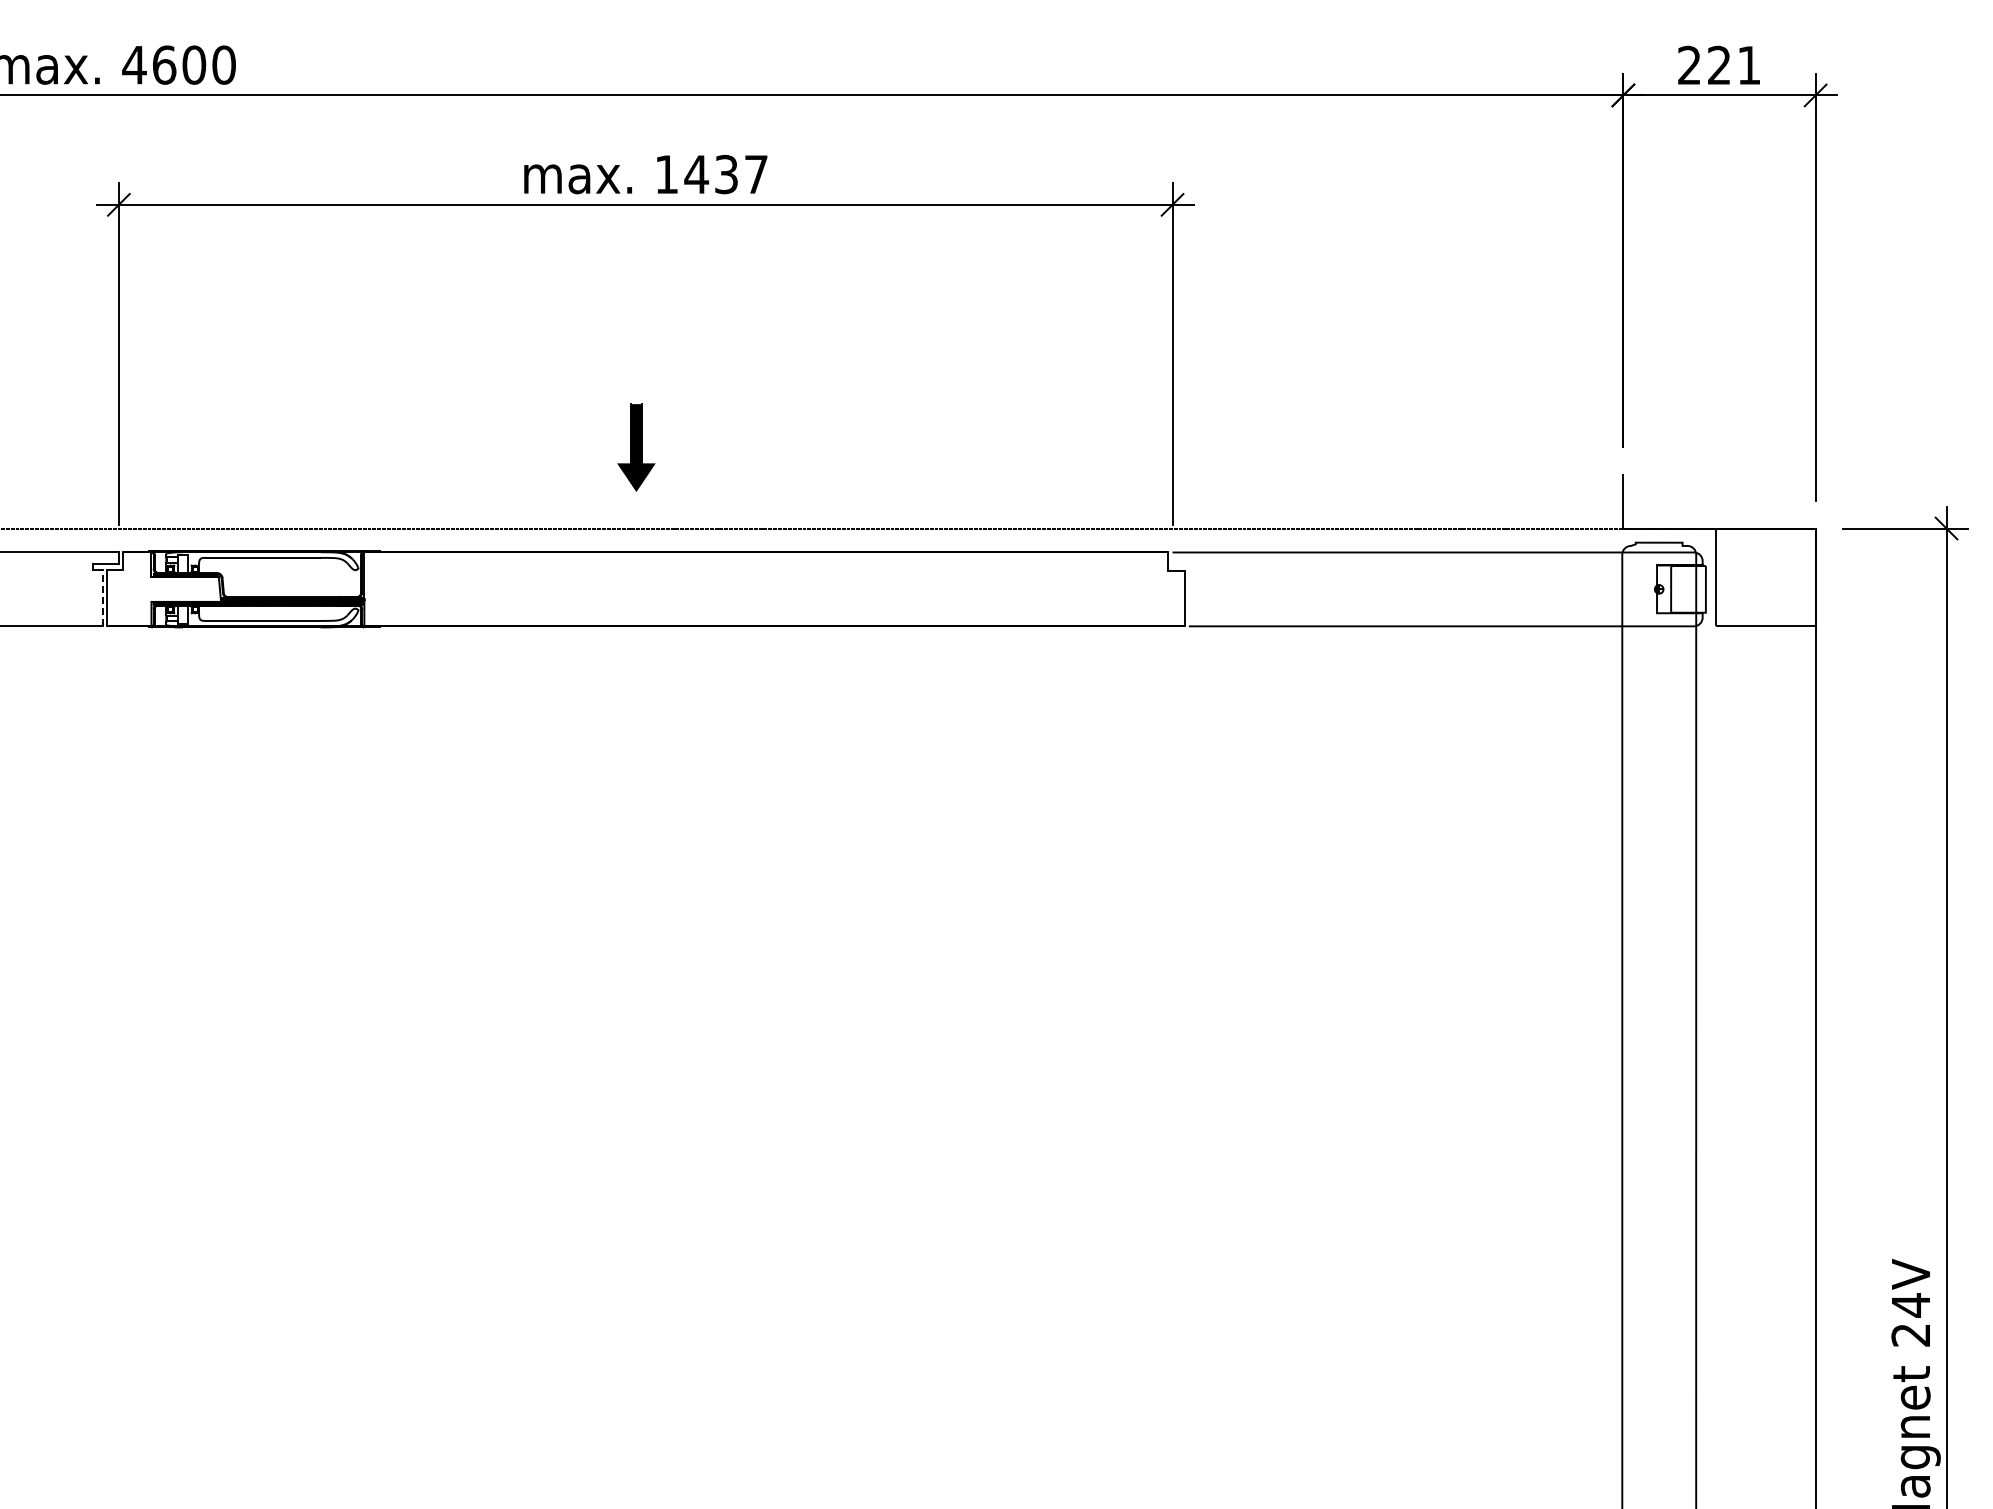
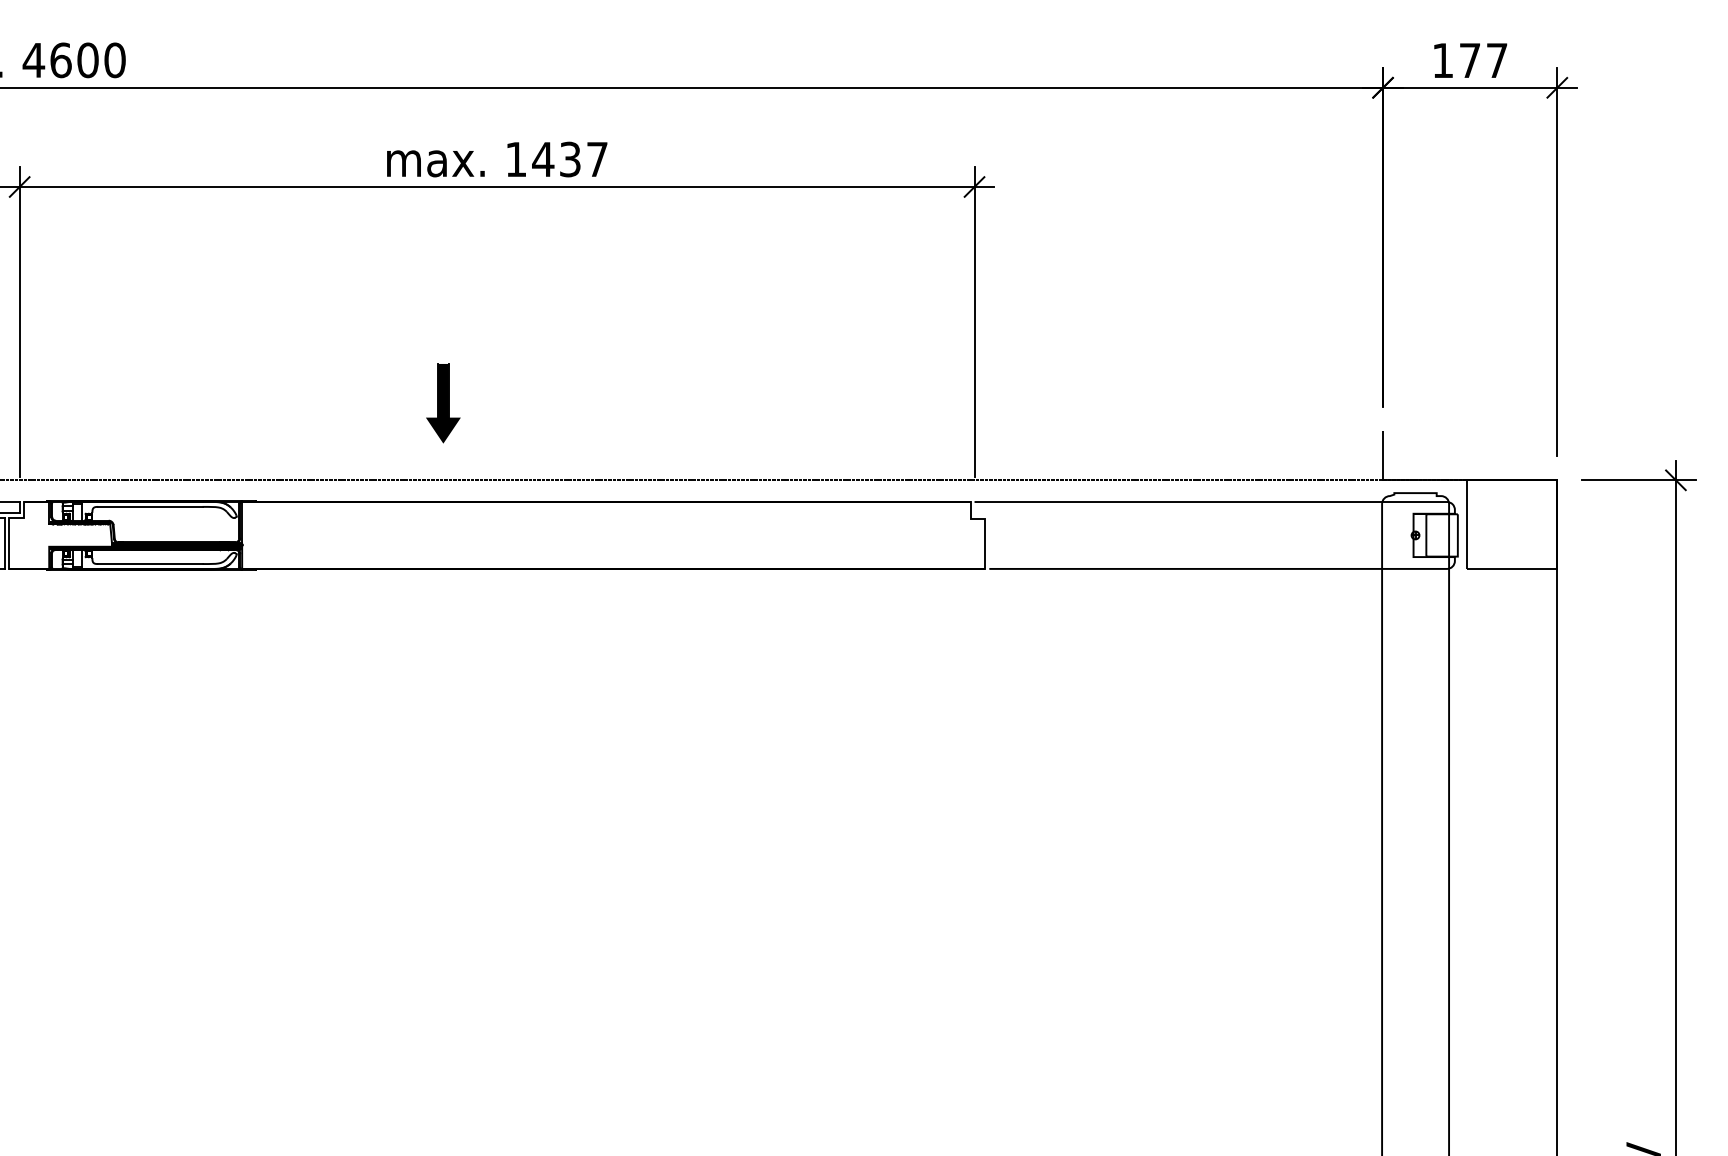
text: (1719, 64) -> (1470, 59), 221 -> 177
part: (636, 447) -> (443, 403), moved
line: (102, 597) -> (4, 542), dashed -> solid

